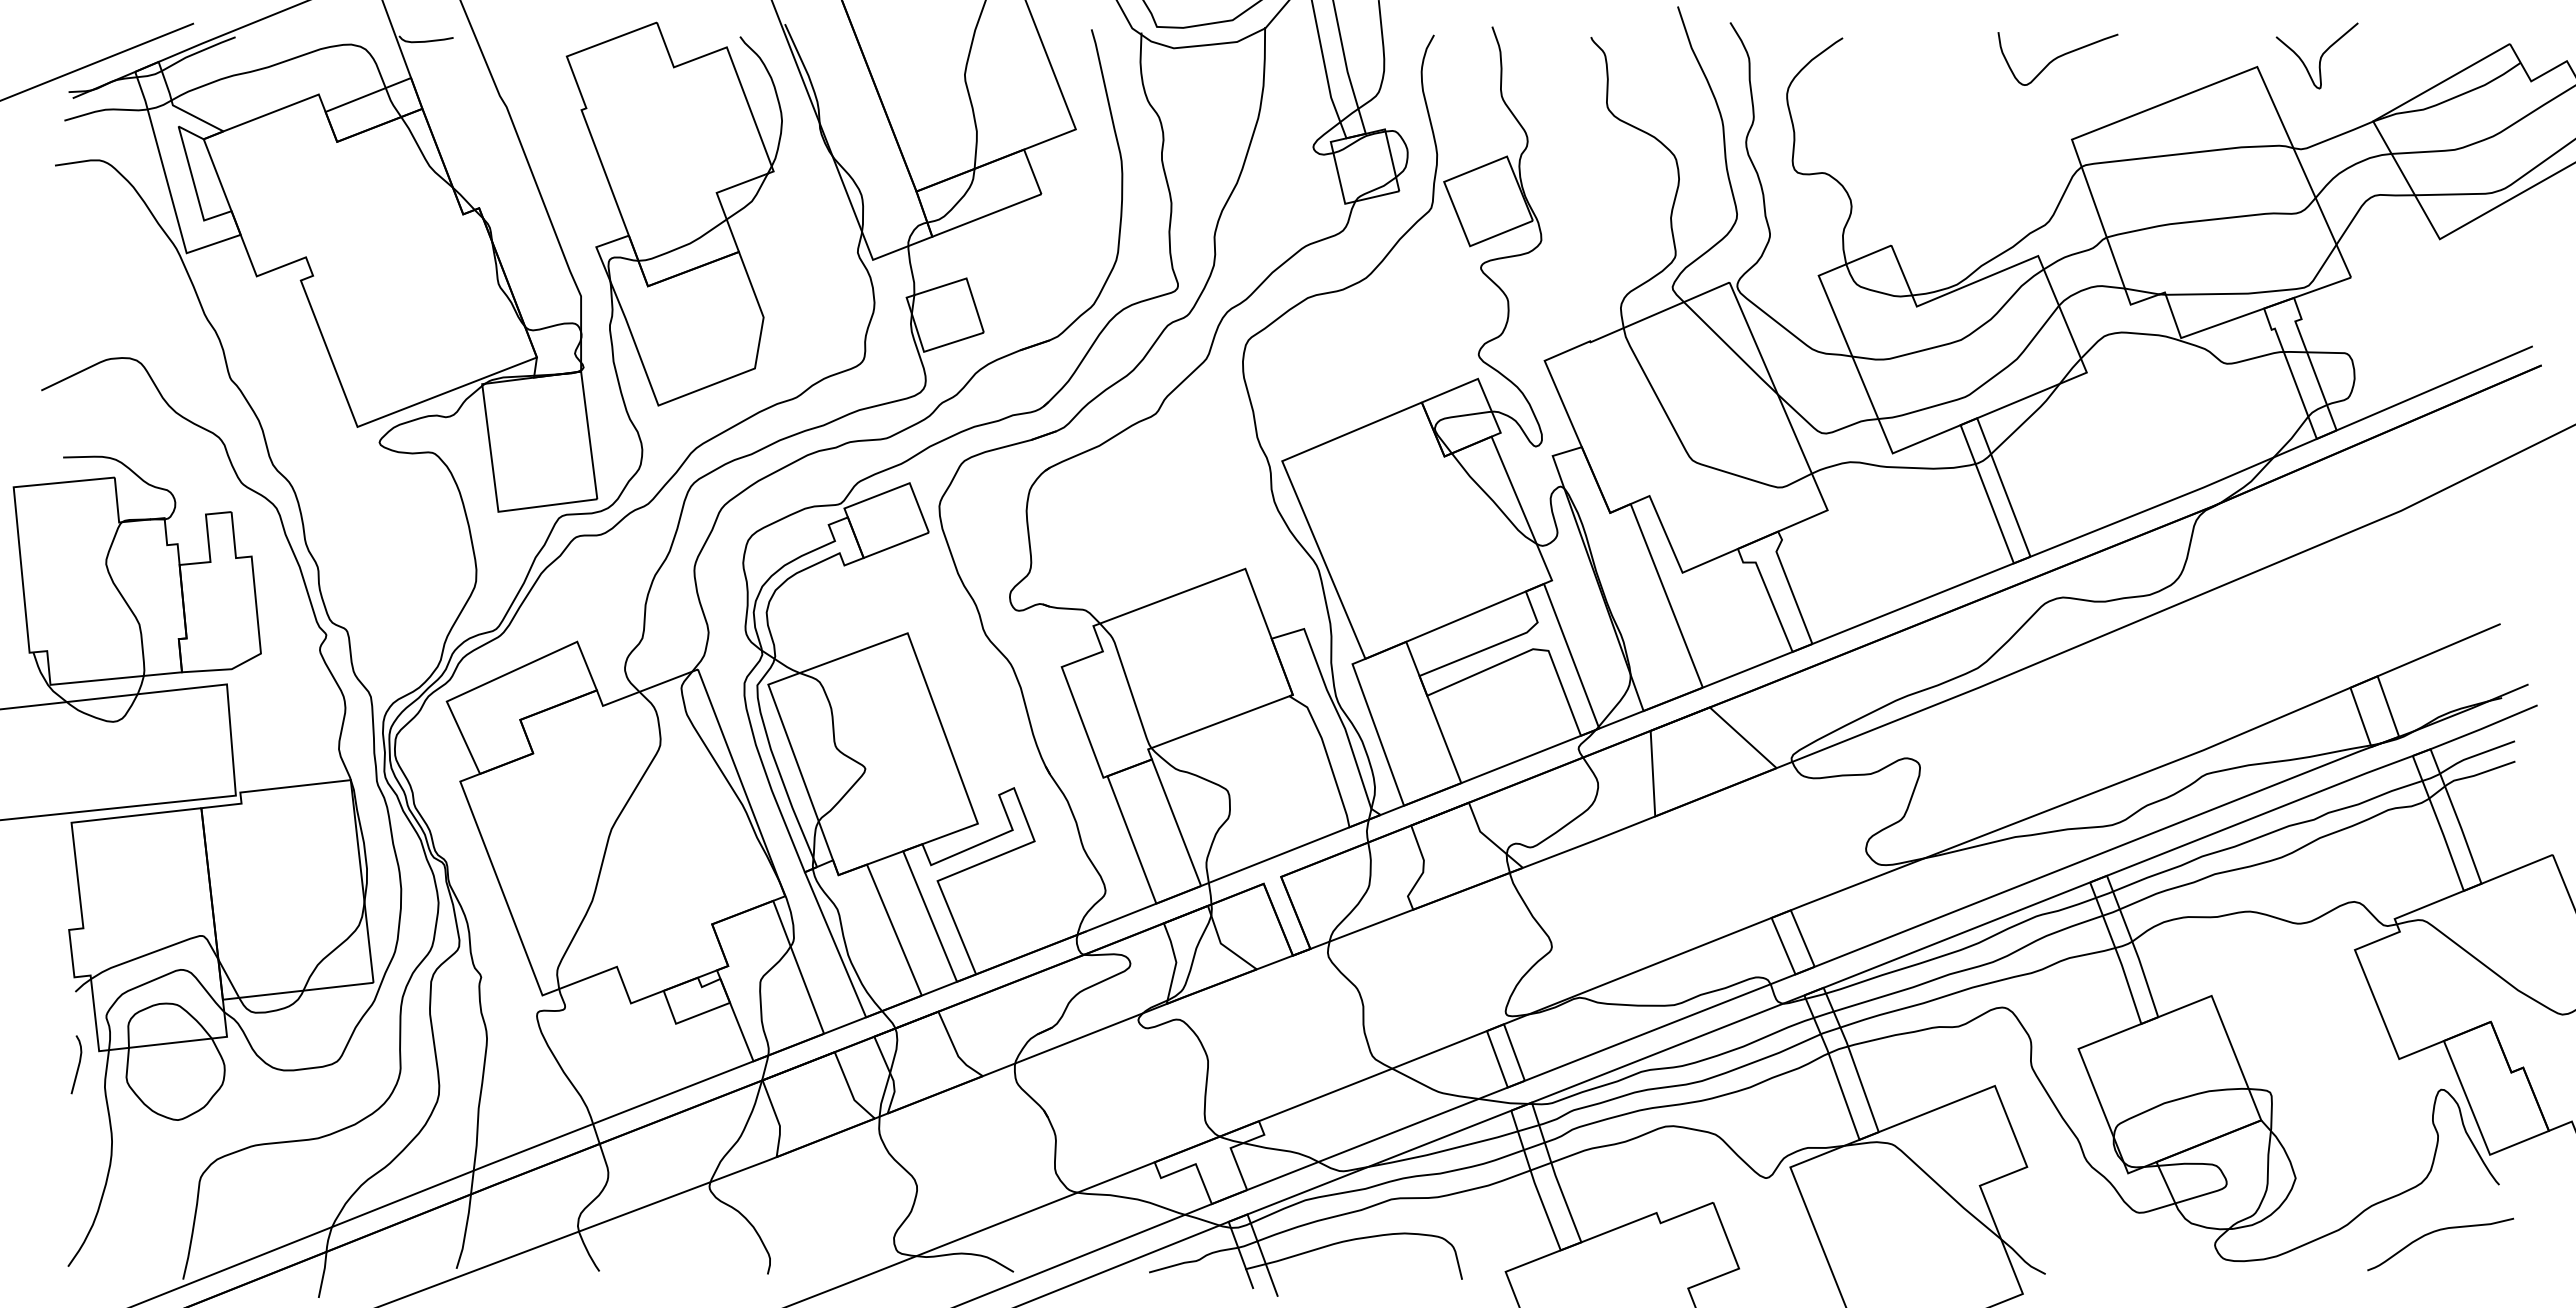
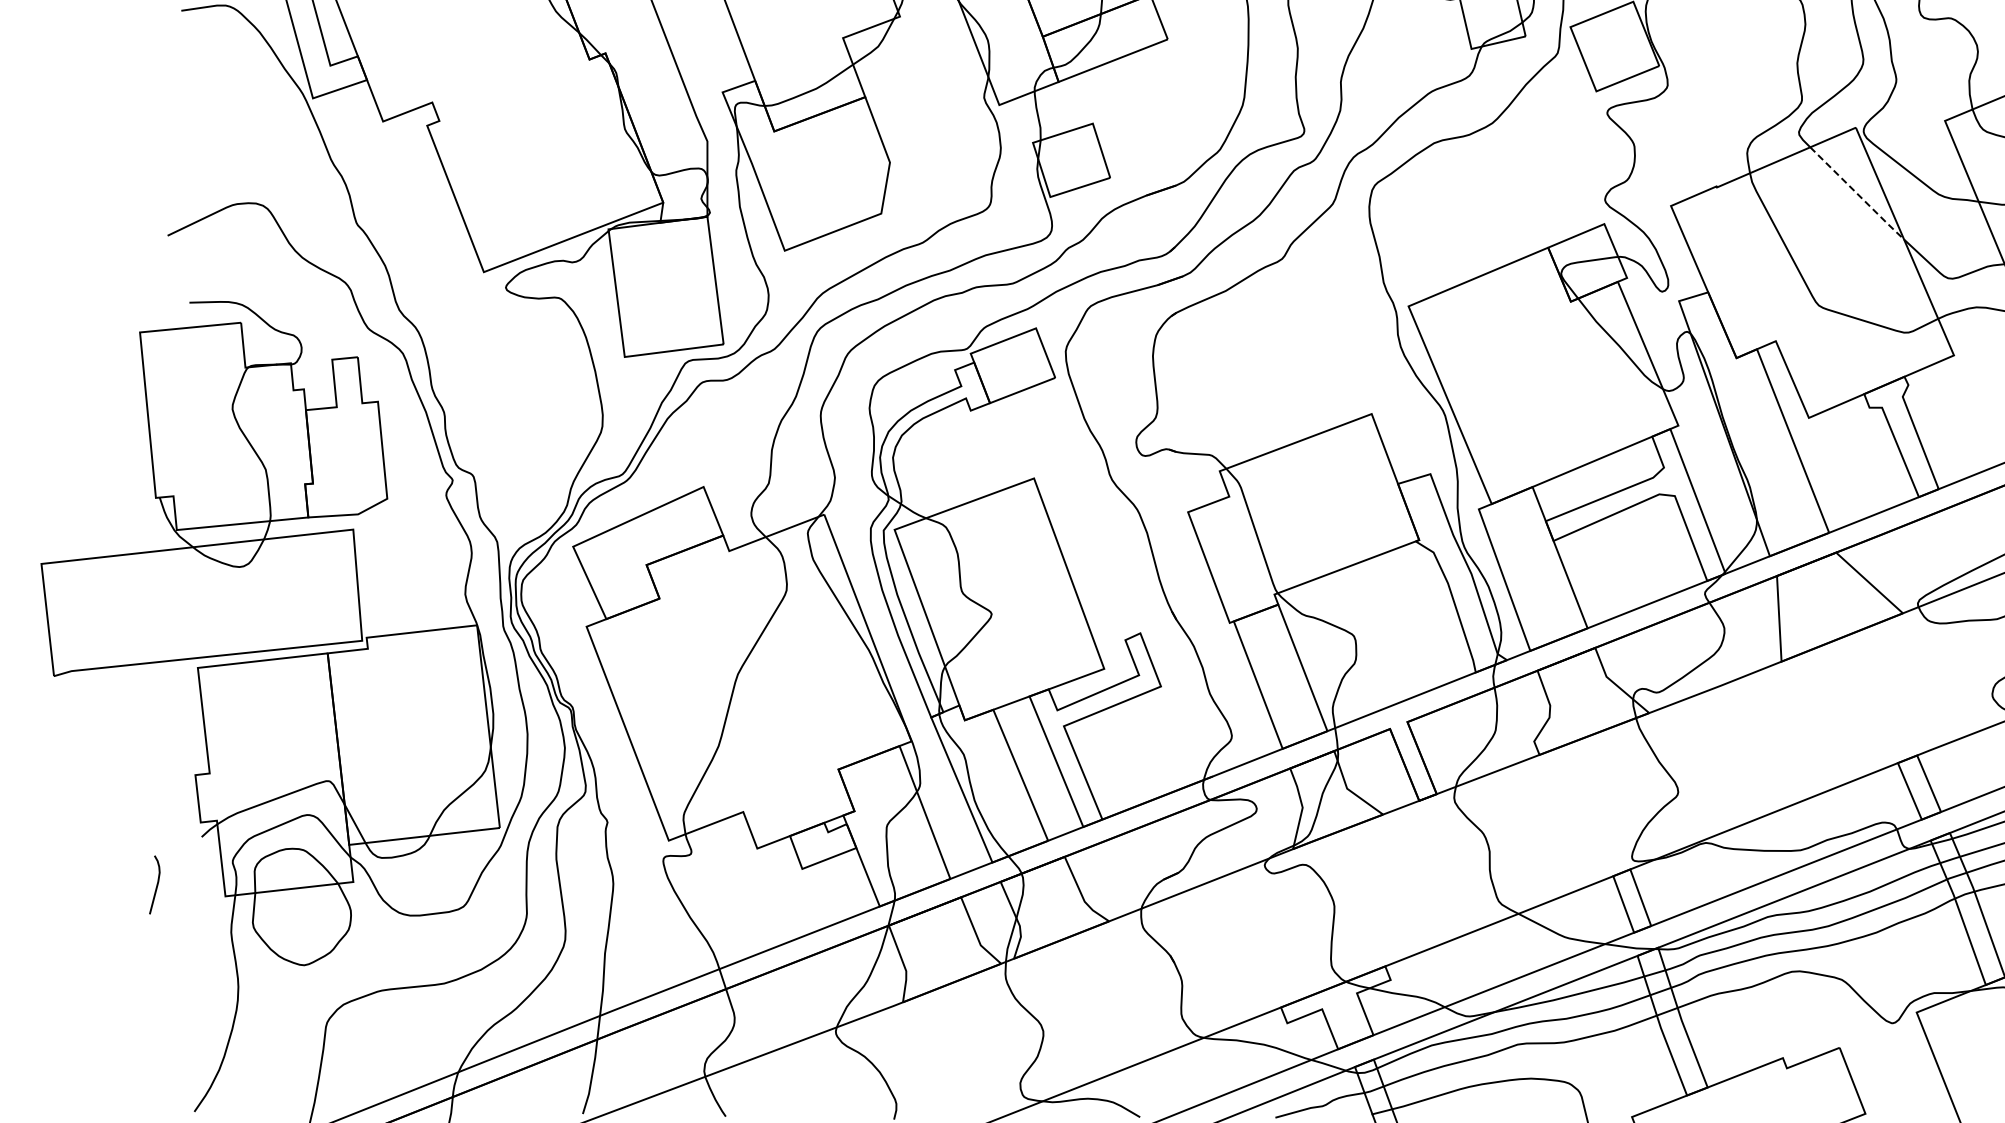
line: (1731, 349) -> (1857, 194), solid -> dashed
curve: (78, 1064) -> (156, 884), moved

